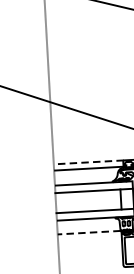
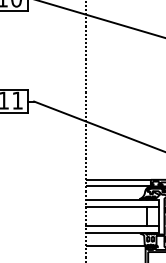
line: (88, 162) -> (118, 179), dashed -> solid
line: (89, 232) -> (115, 245), dashed -> solid

